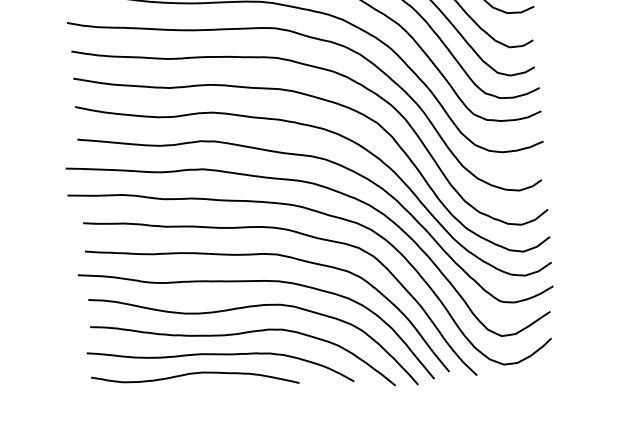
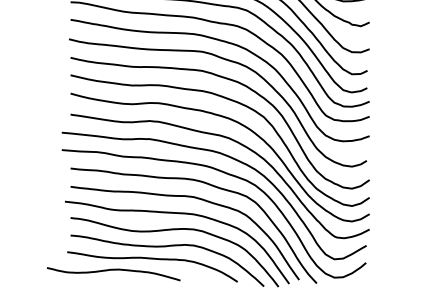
curve: (194, 374) -> (113, 270), moved

